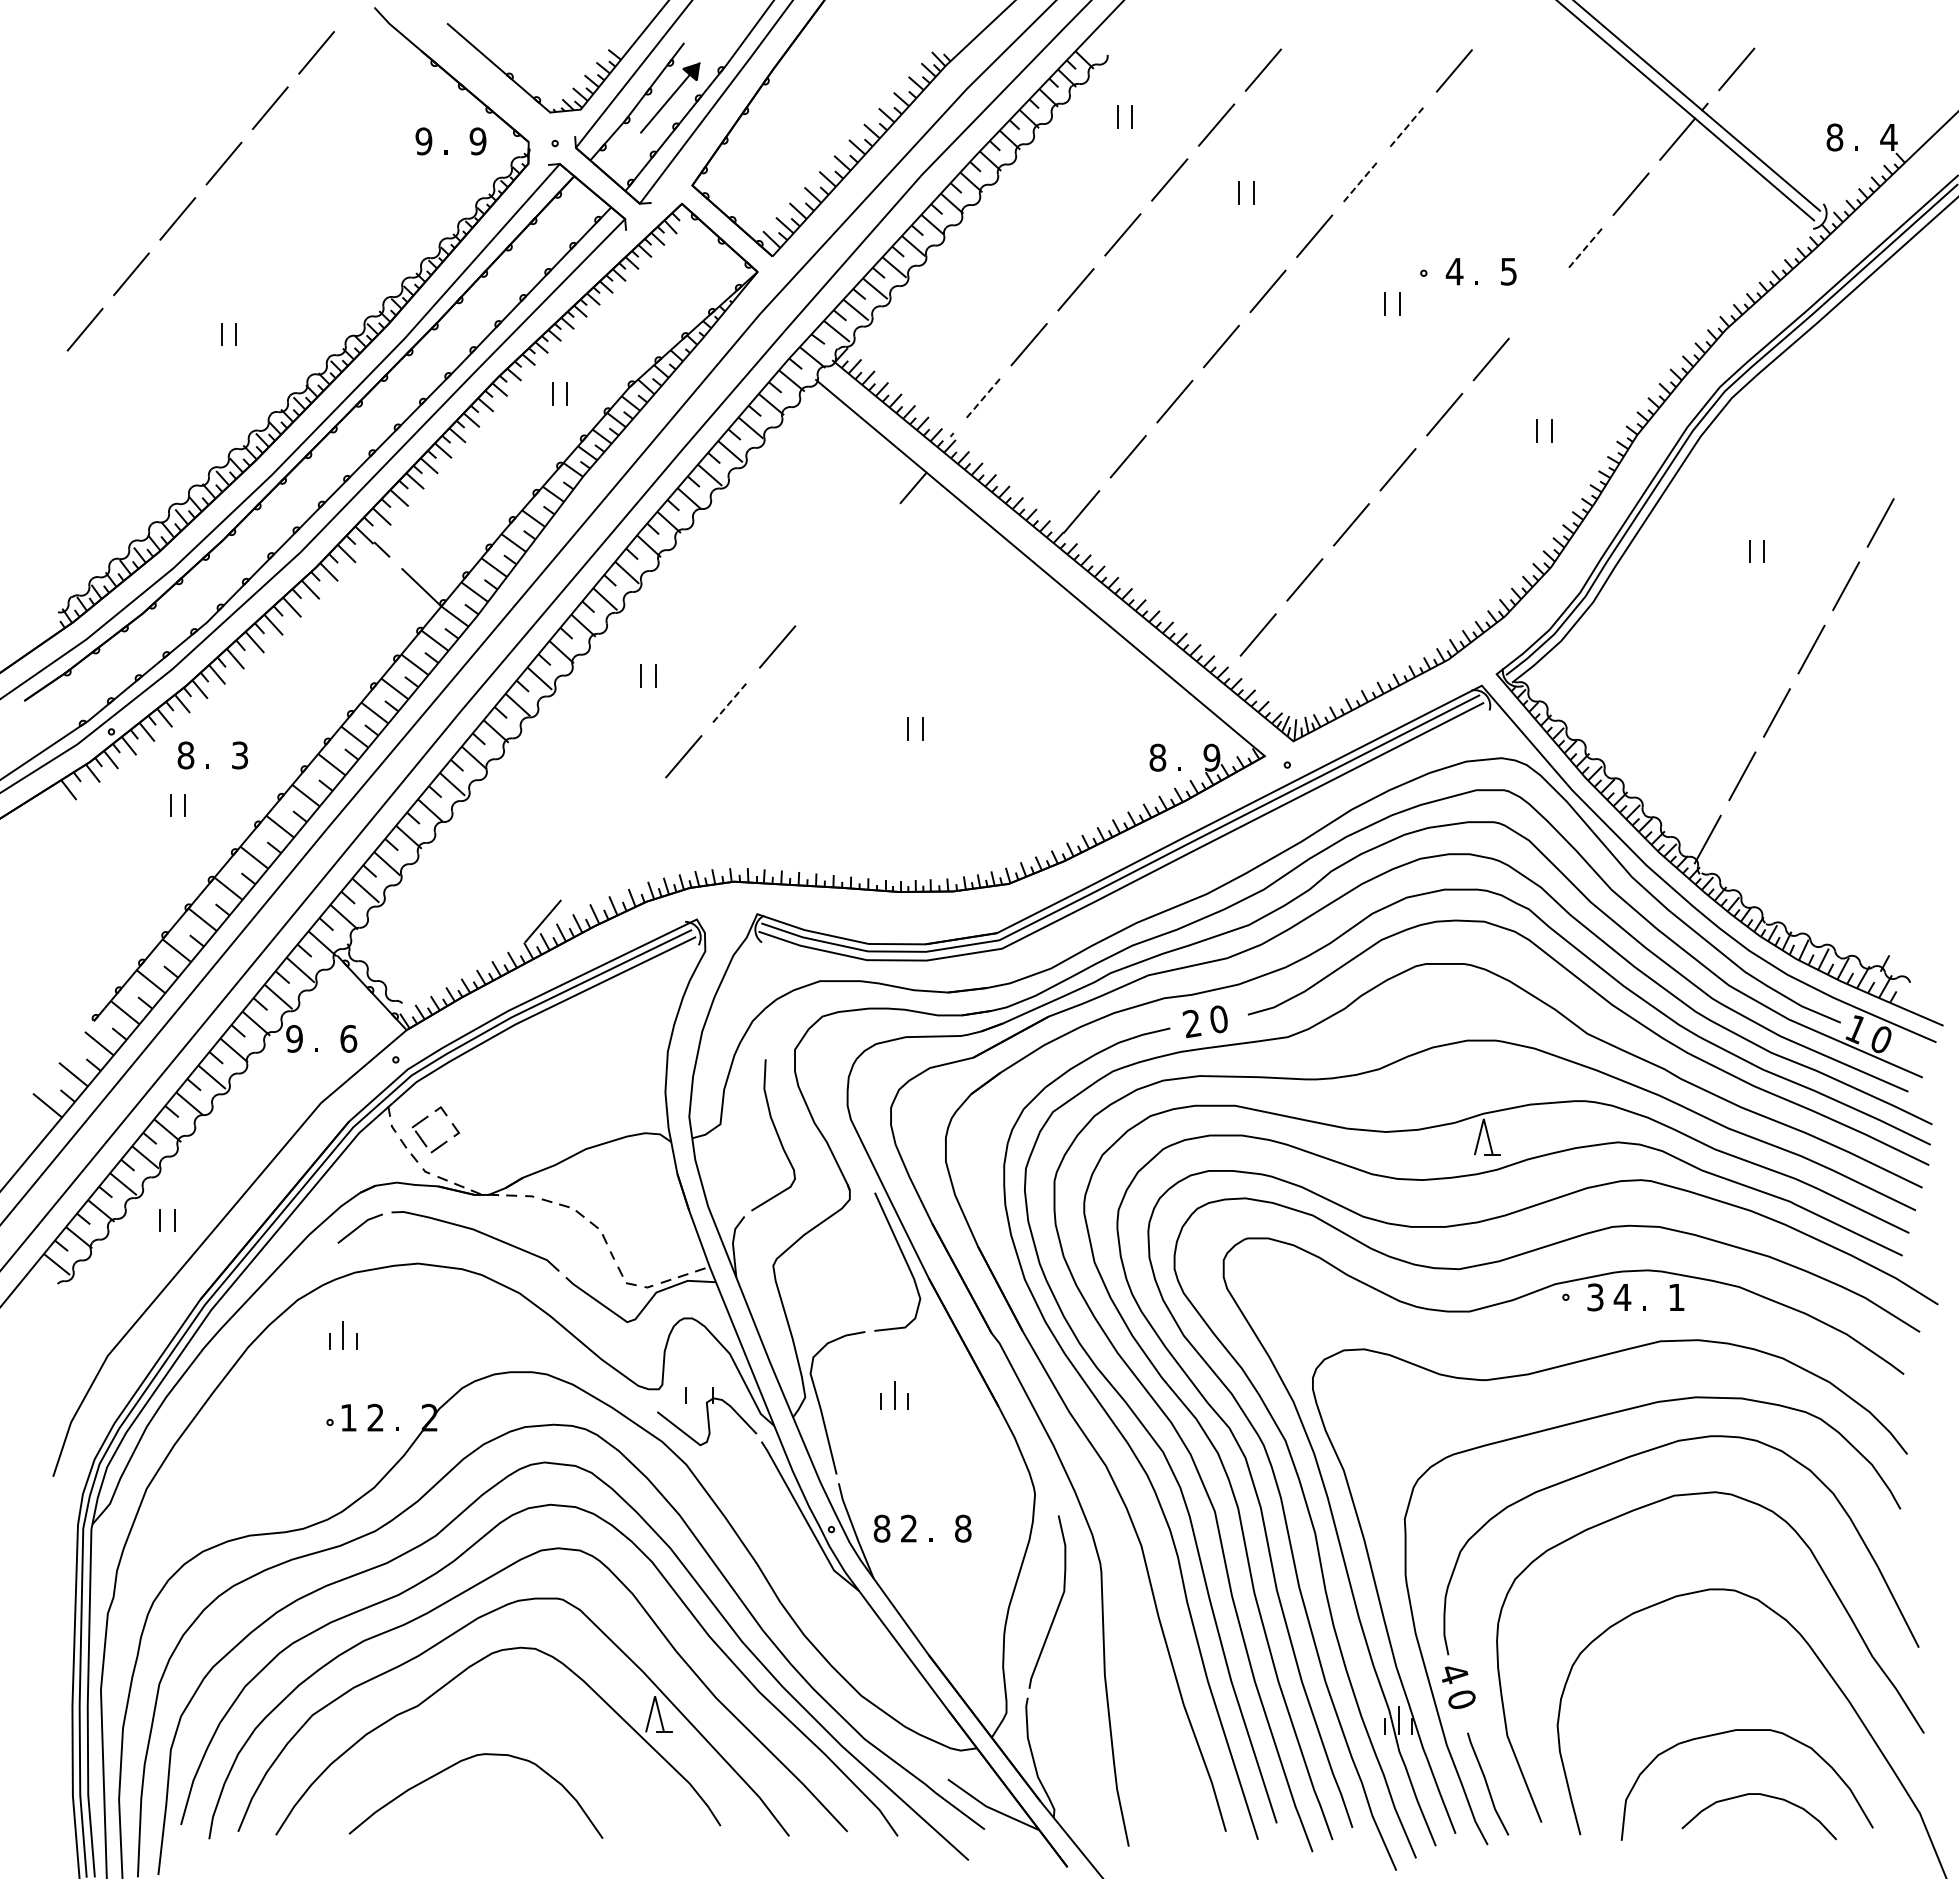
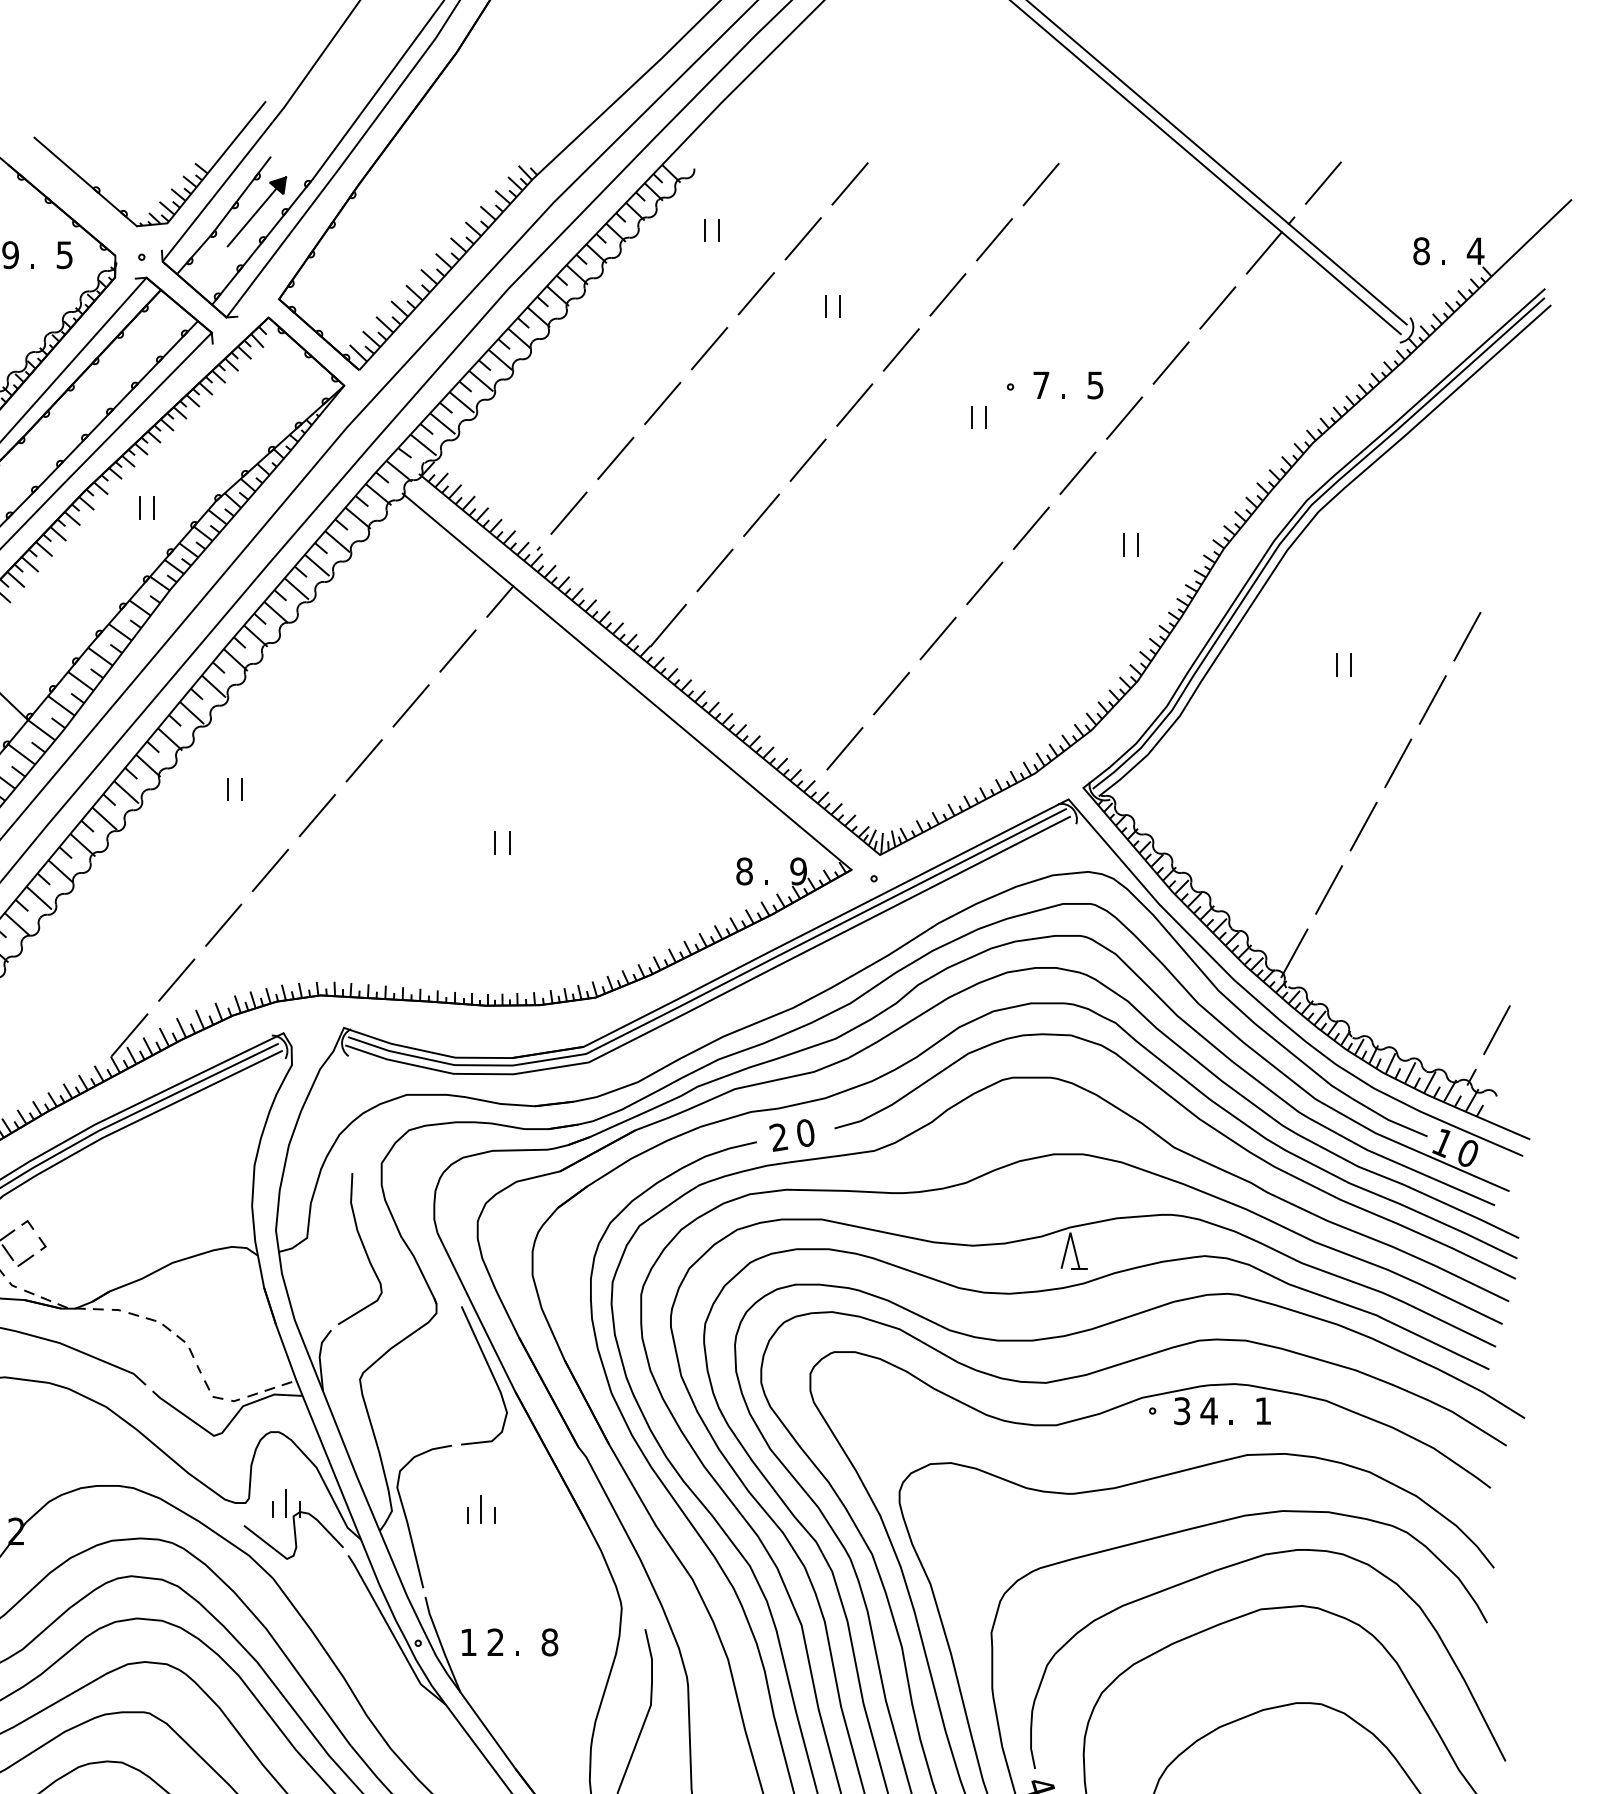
line: (1408, 125) -> (995, 239), dashed -> solid
text: (477, 141) -> (64, 255), 9 -> 5
line: (1361, 180) -> (948, 294), dashed -> solid
line: (1584, 249) -> (1171, 363), dashed -> solid
text: (1454, 271) -> (1041, 385), 4 -> 7
line: (1537, 304) -> (1124, 418), added
line: (981, 399) -> (568, 513), dashed -> solid
line: (870, 536) -> (457, 650), added
line: (824, 591) -> (411, 705), added
line: (731, 701) -> (318, 815), dashed -> solid
line: (636, 811) -> (223, 925), added
line: (589, 866) -> (176, 980), added
line: (1910, 916) -> (1497, 1030), added
line: (699, 1389) -> (286, 1503), added
text: (881, 1528) -> (468, 1642), 8 -> 1

